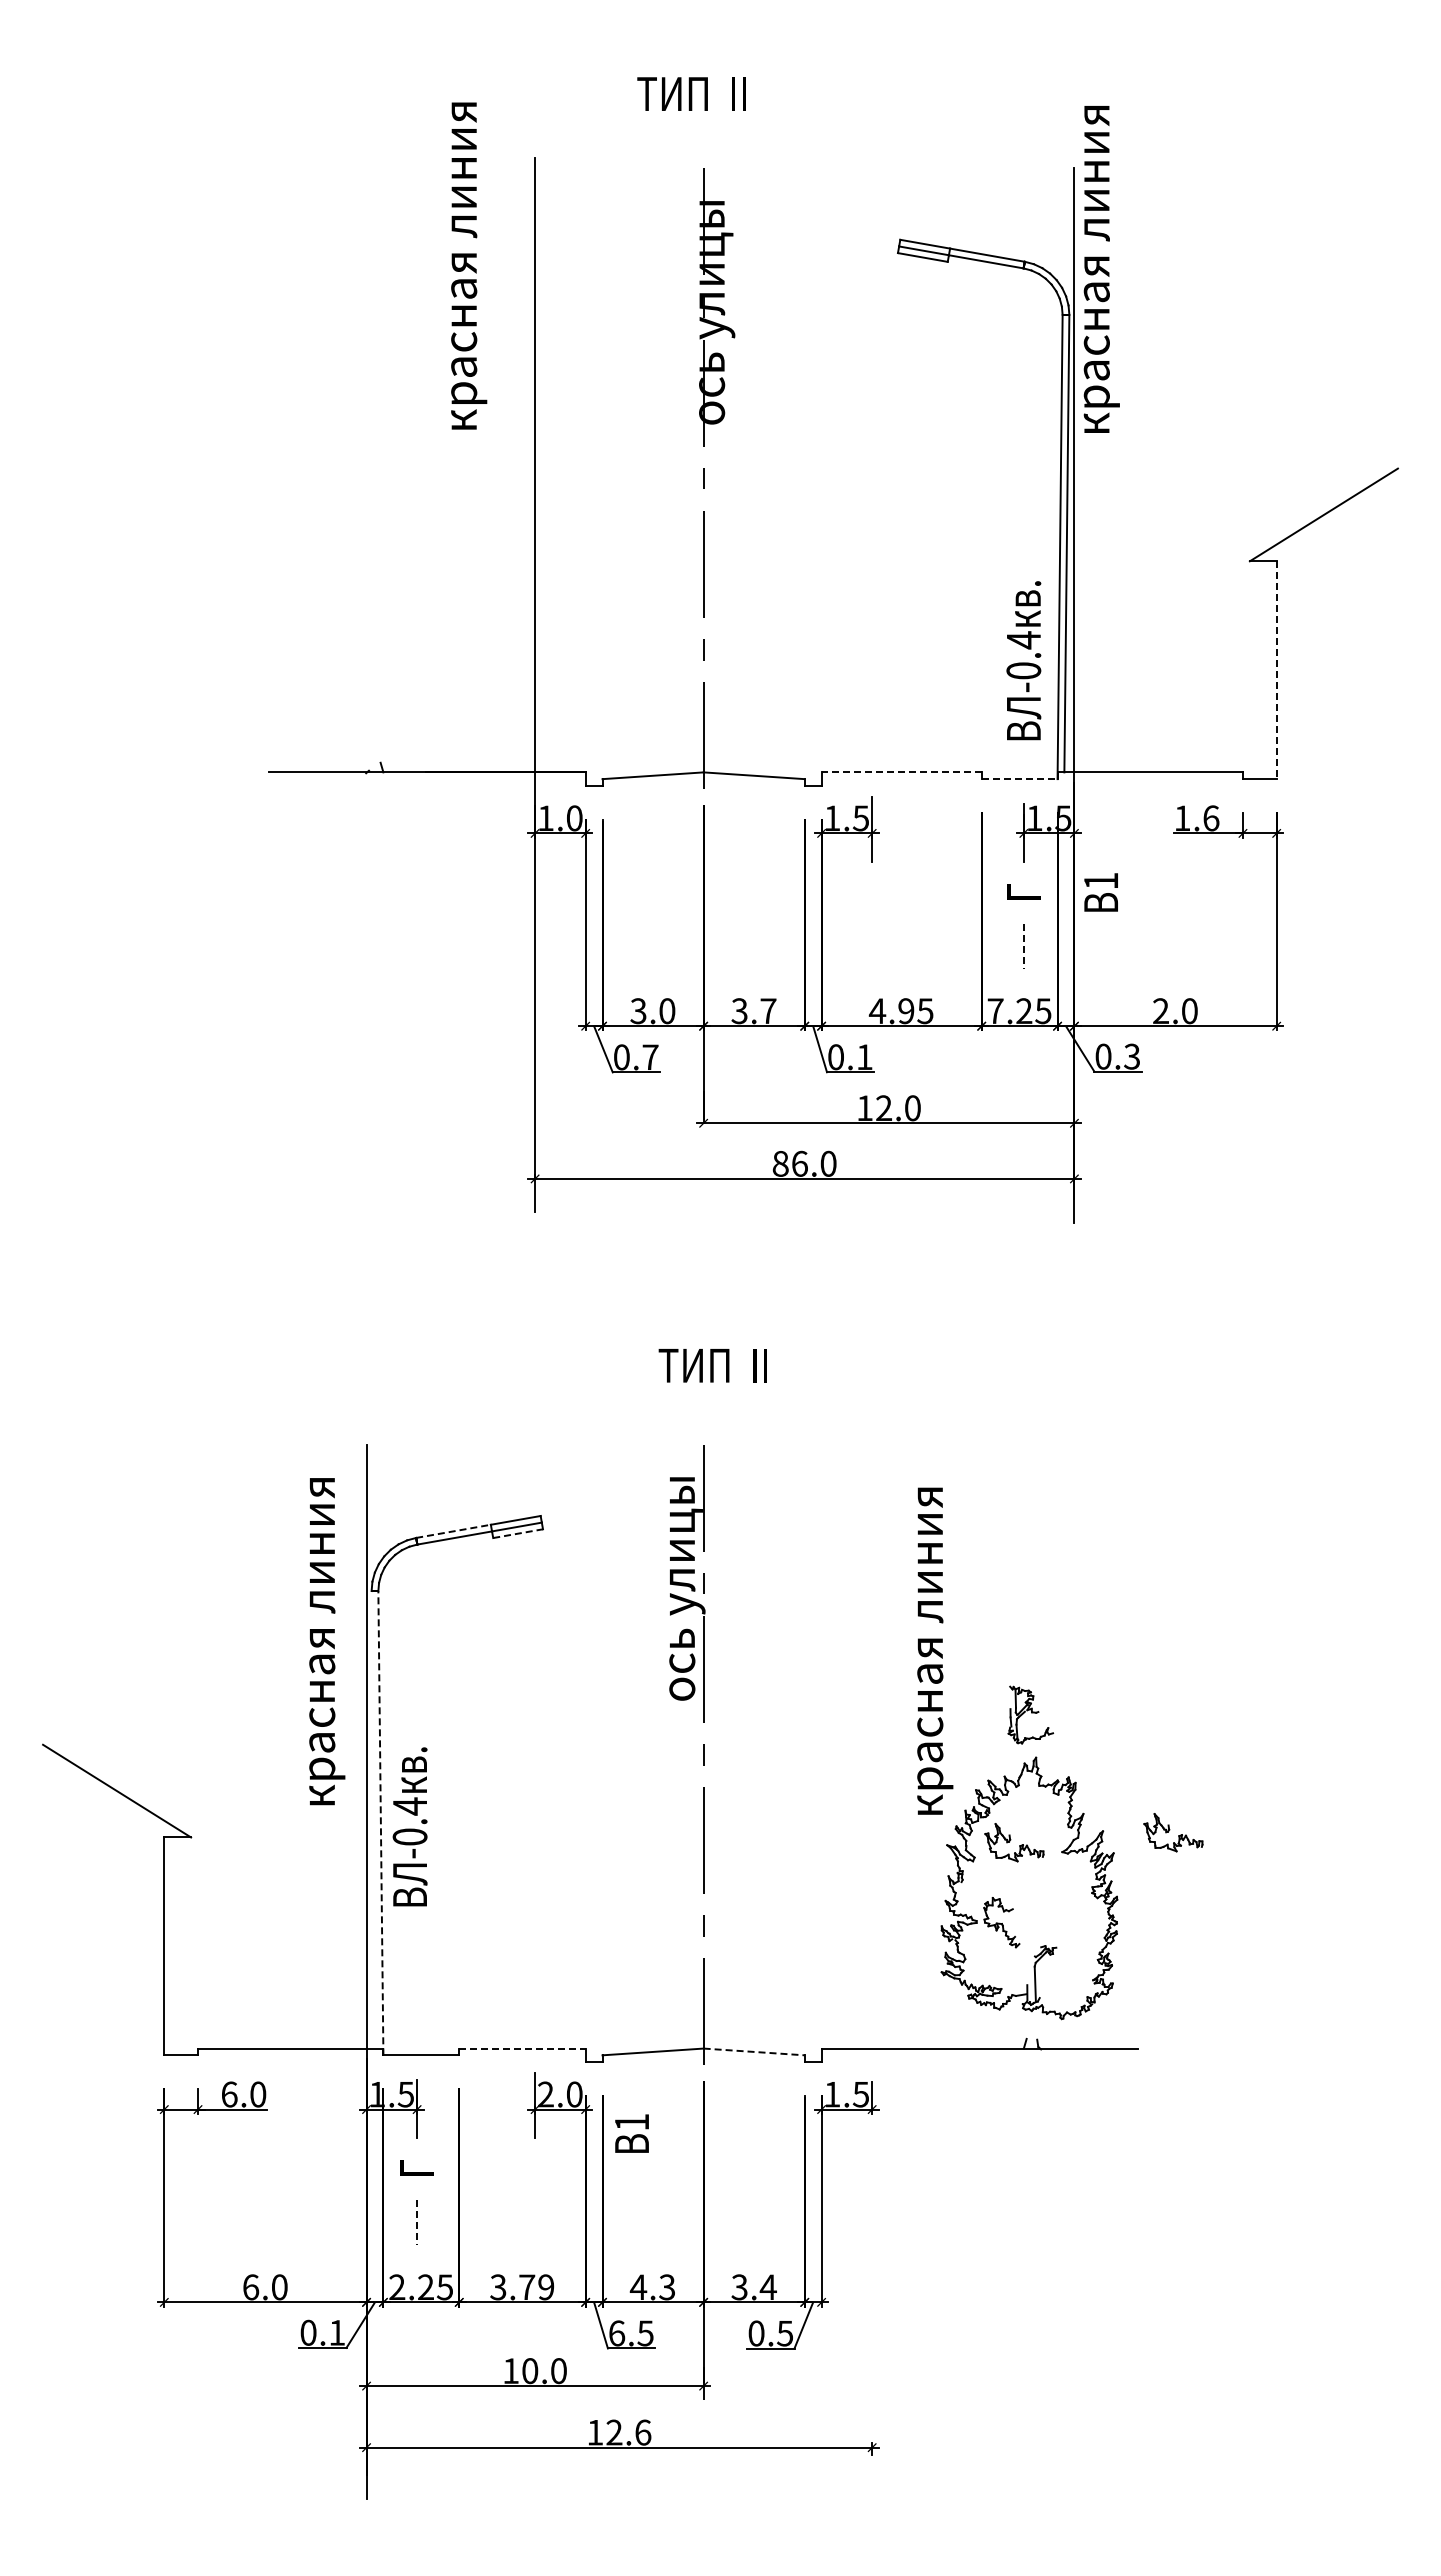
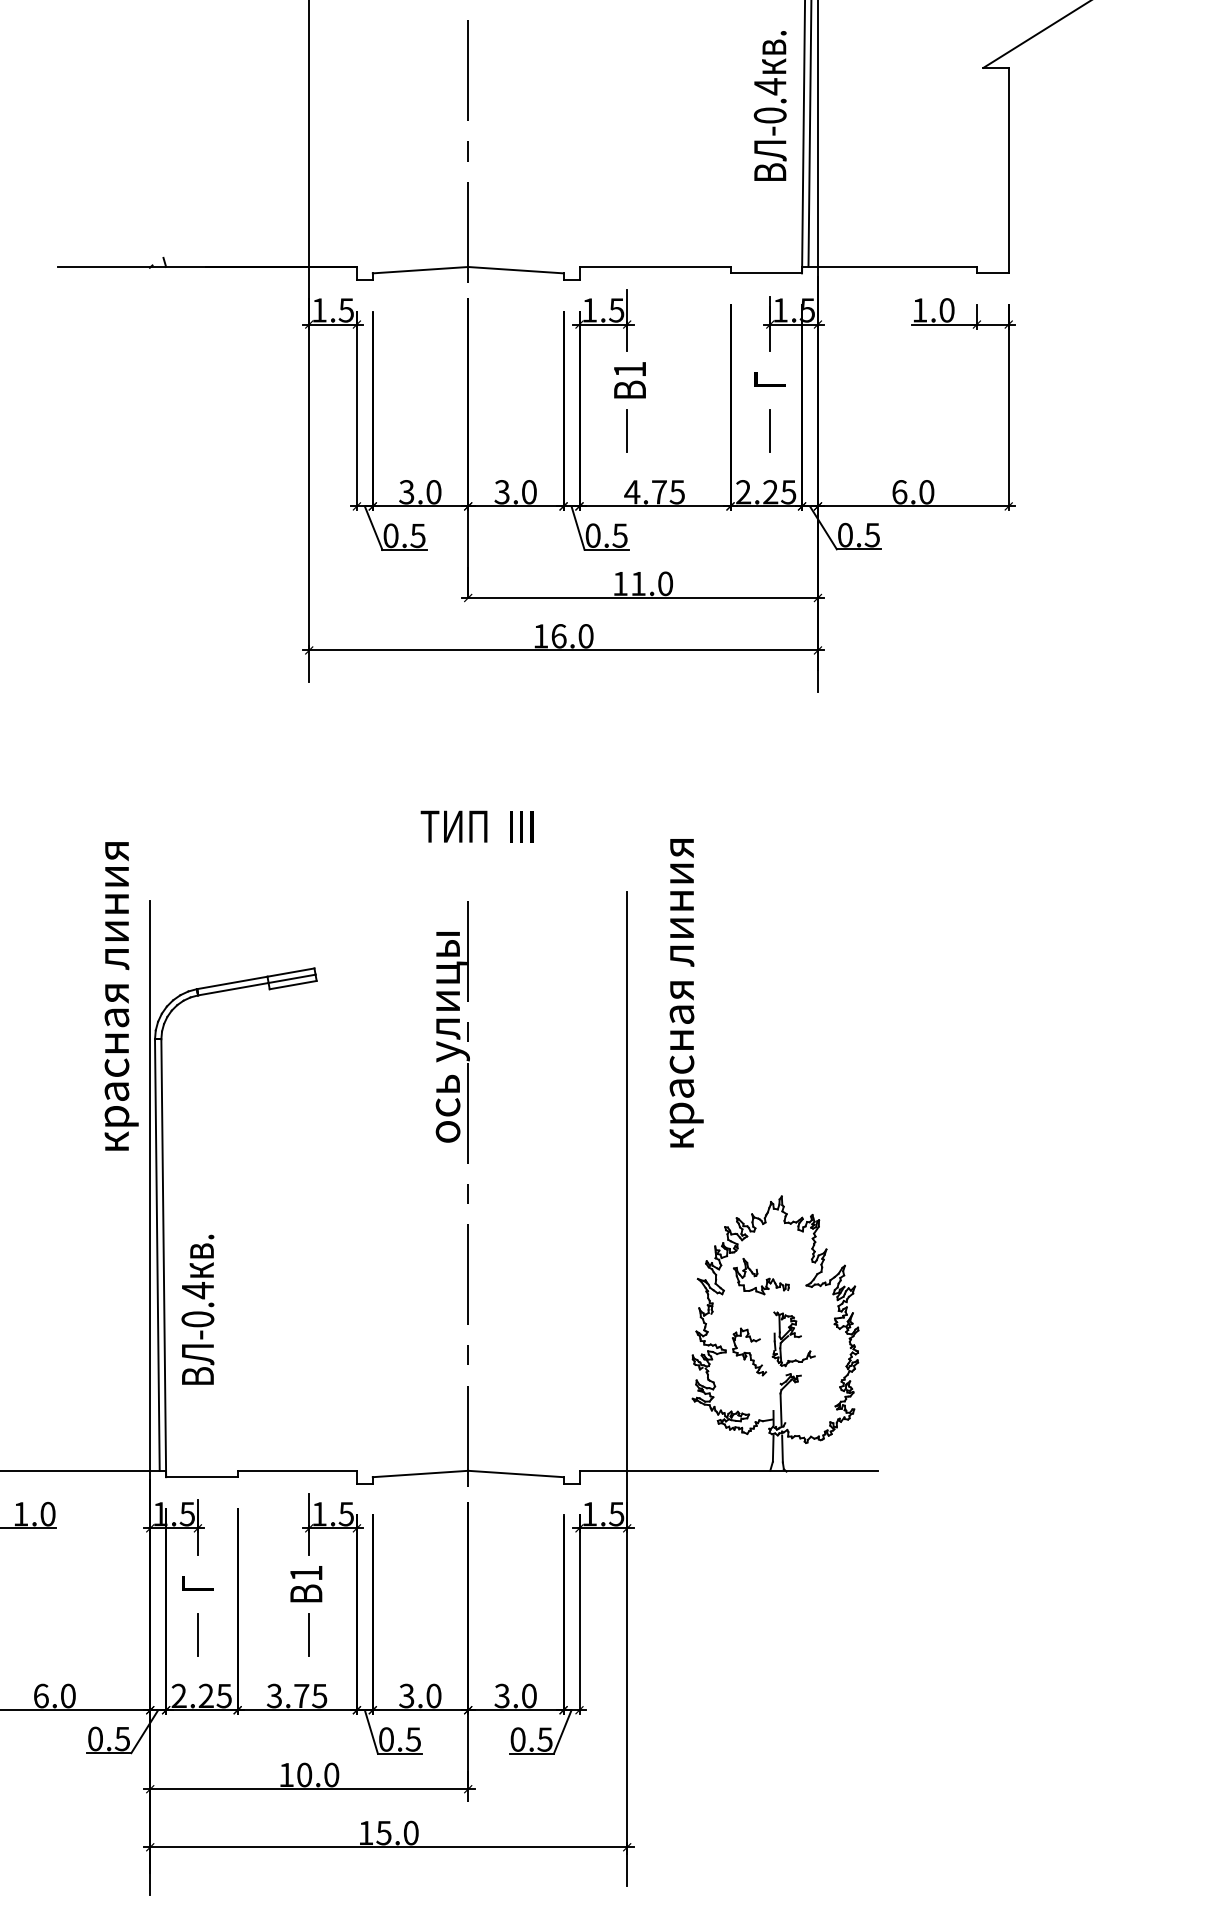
text: (1023, 660) -> (769, 105), moved
line: (1276, 670) -> (1008, 170), dashed -> solid
line: (901, 772) -> (654, 267), dashed -> solid
line: (1019, 779) -> (766, 273), dashed -> solid
text: (574, 818) -> (346, 310), 1.0 -> 1.5
text: (1211, 818) -> (947, 310), 1.6 -> 1.0
text: (1100, 892) -> (629, 380), moved
line: (872, 945) -> (627, 430), added
line: (1023, 946) -> (769, 431), dashed -> solid
text: (995, 1010) -> (743, 491), 7.25 -> 2.25
text: (768, 1011) -> (529, 492), 3.7 -> 3.0
text: (906, 1011) -> (659, 492), 4.95 -> 4.75
text: (1161, 1011) -> (900, 492), 2.0 -> 6.0
text: (1132, 1056) -> (872, 534), 0.3 -> 0.5
text: (650, 1057) -> (418, 535), 0.7 -> 0.5
text: (864, 1057) -> (619, 535), 0.1 -> 0.5
text: (883, 1107) -> (637, 583), 12.0 -> 11.0
text: (780, 1163) -> (540, 635), 86.0 -> 16.0
text: (712, 1365) -> (476, 826), ТИП  II -> ТИП  III
line: (453, 1531) -> (232, 983), dashed -> solid
line: (518, 1533) -> (293, 984), dashed -> solid
text: (327, 1641) -> (121, 996), moved
text: (935, 1650) -> (686, 992), moved
part: (1030, 1714) -> (793, 1338), moved
line: (373, 1819) -> (156, 1254), added
line: (380, 1822) -> (163, 1257), dashed -> solid
text: (409, 1826) -> (197, 1309), moved
part: (1173, 1832) -> (911, 1266), removed
line: (872, 1961) -> (627, 1388), added
line: (1026, 2024) -> (772, 1448), added
line: (1036, 2025) -> (782, 1449), added
line: (522, 2048) -> (297, 1470), dashed -> solid
line: (754, 2051) -> (516, 1473), dashed -> solid
text: (229, 2094) -> (20, 1514), 6.0 -> 1.0
text: (560, 2094) -> (333, 1514), 2.0 -> 1.5
text: (631, 2133) -> (305, 1583), moved
line: (417, 2222) -> (198, 1634), dashed -> solid
line: (535, 2222) -> (309, 1634), added
text: (546, 2287) -> (319, 1696), 3.79 -> 3.75
text: (652, 2287) -> (419, 1696), 4.3 -> 3.0
text: (767, 2287) -> (528, 1696), 3.4 -> 3.0
text: (337, 2332) -> (122, 1738), 0.1 -> 0.5
text: (617, 2333) -> (386, 1739), 6.5 -> 0.5
text: (628, 2432) -> (397, 1832), 12.6 -> 15.0

